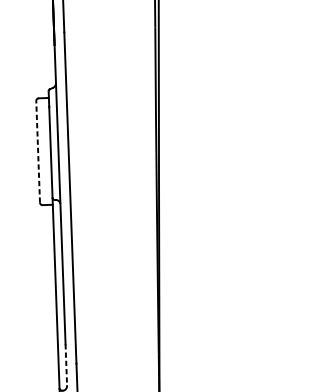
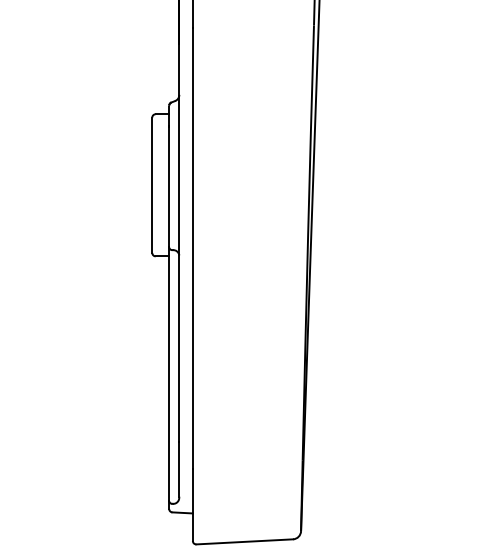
line: (38, 151) -> (152, 185), dashed -> solid
line: (66, 364) -> (179, 469), dashed -> solid

